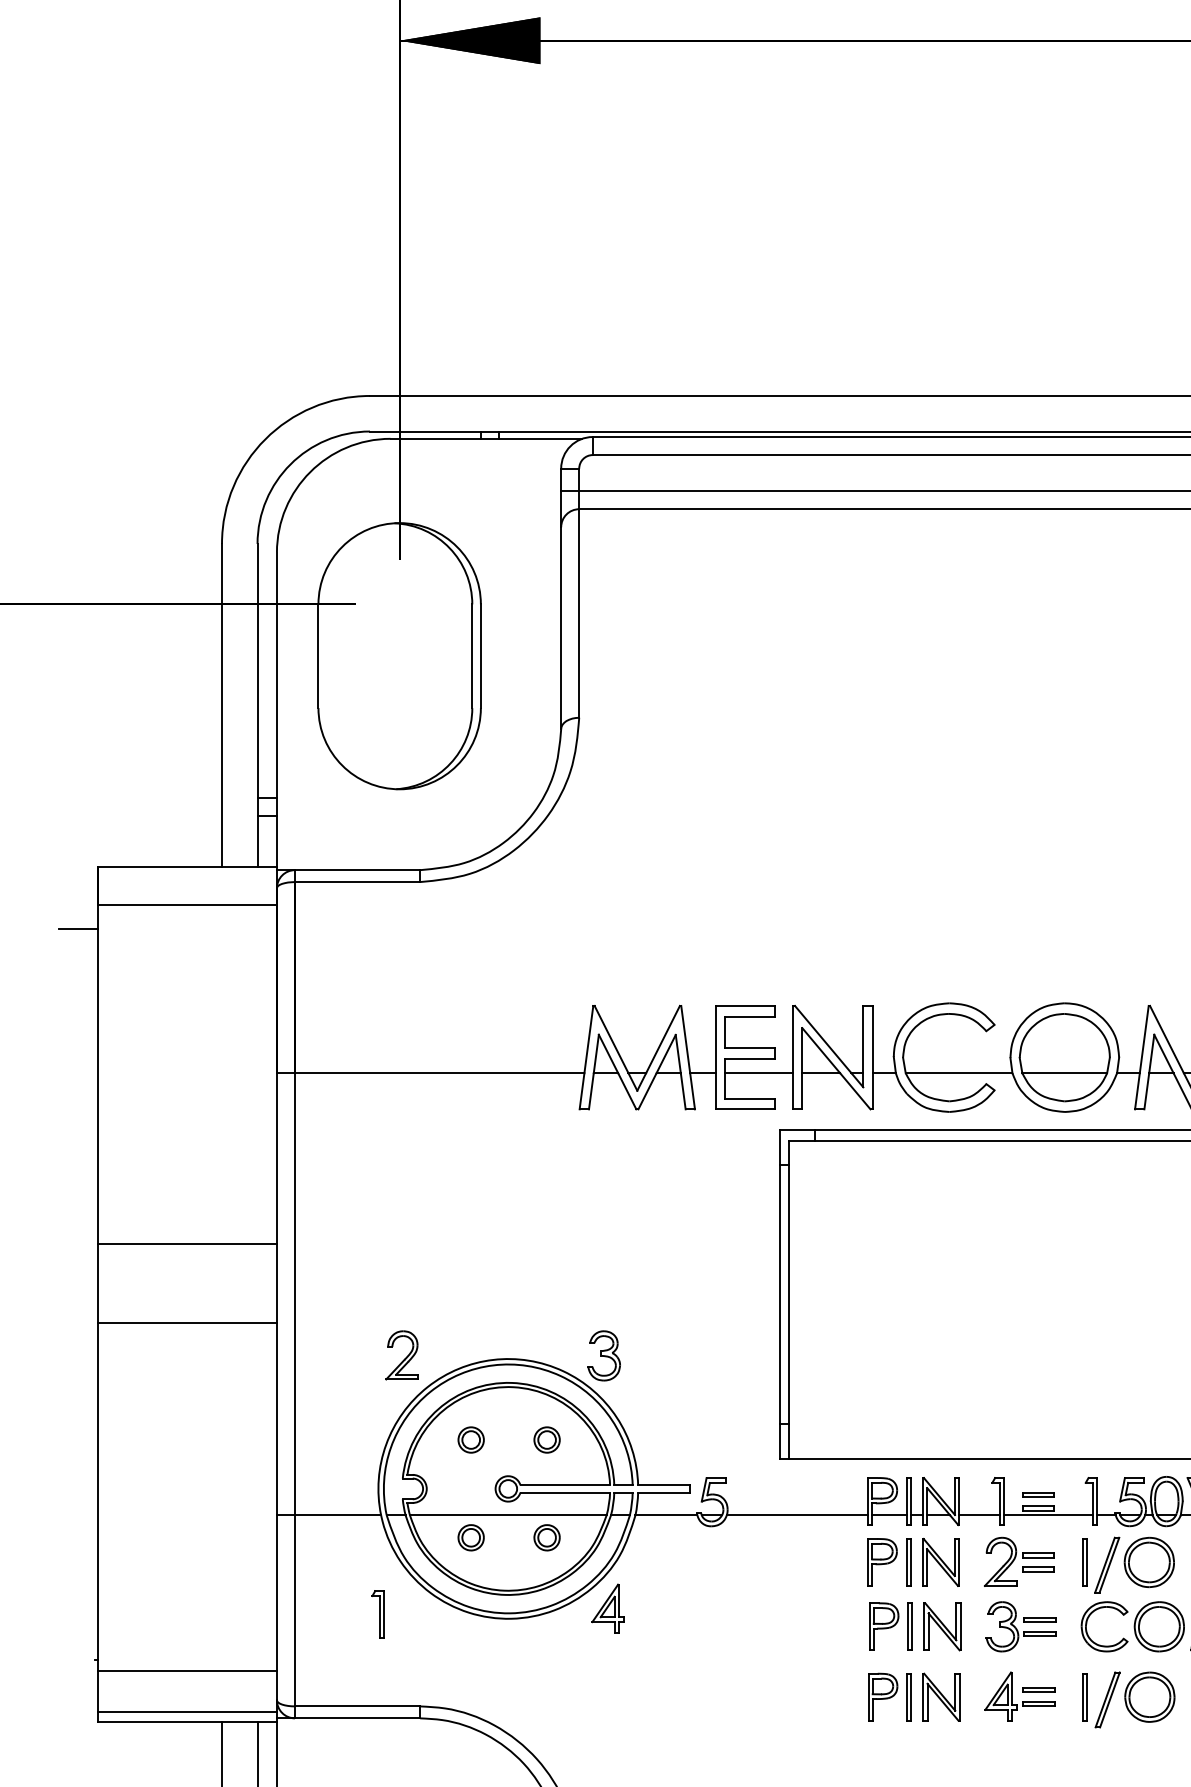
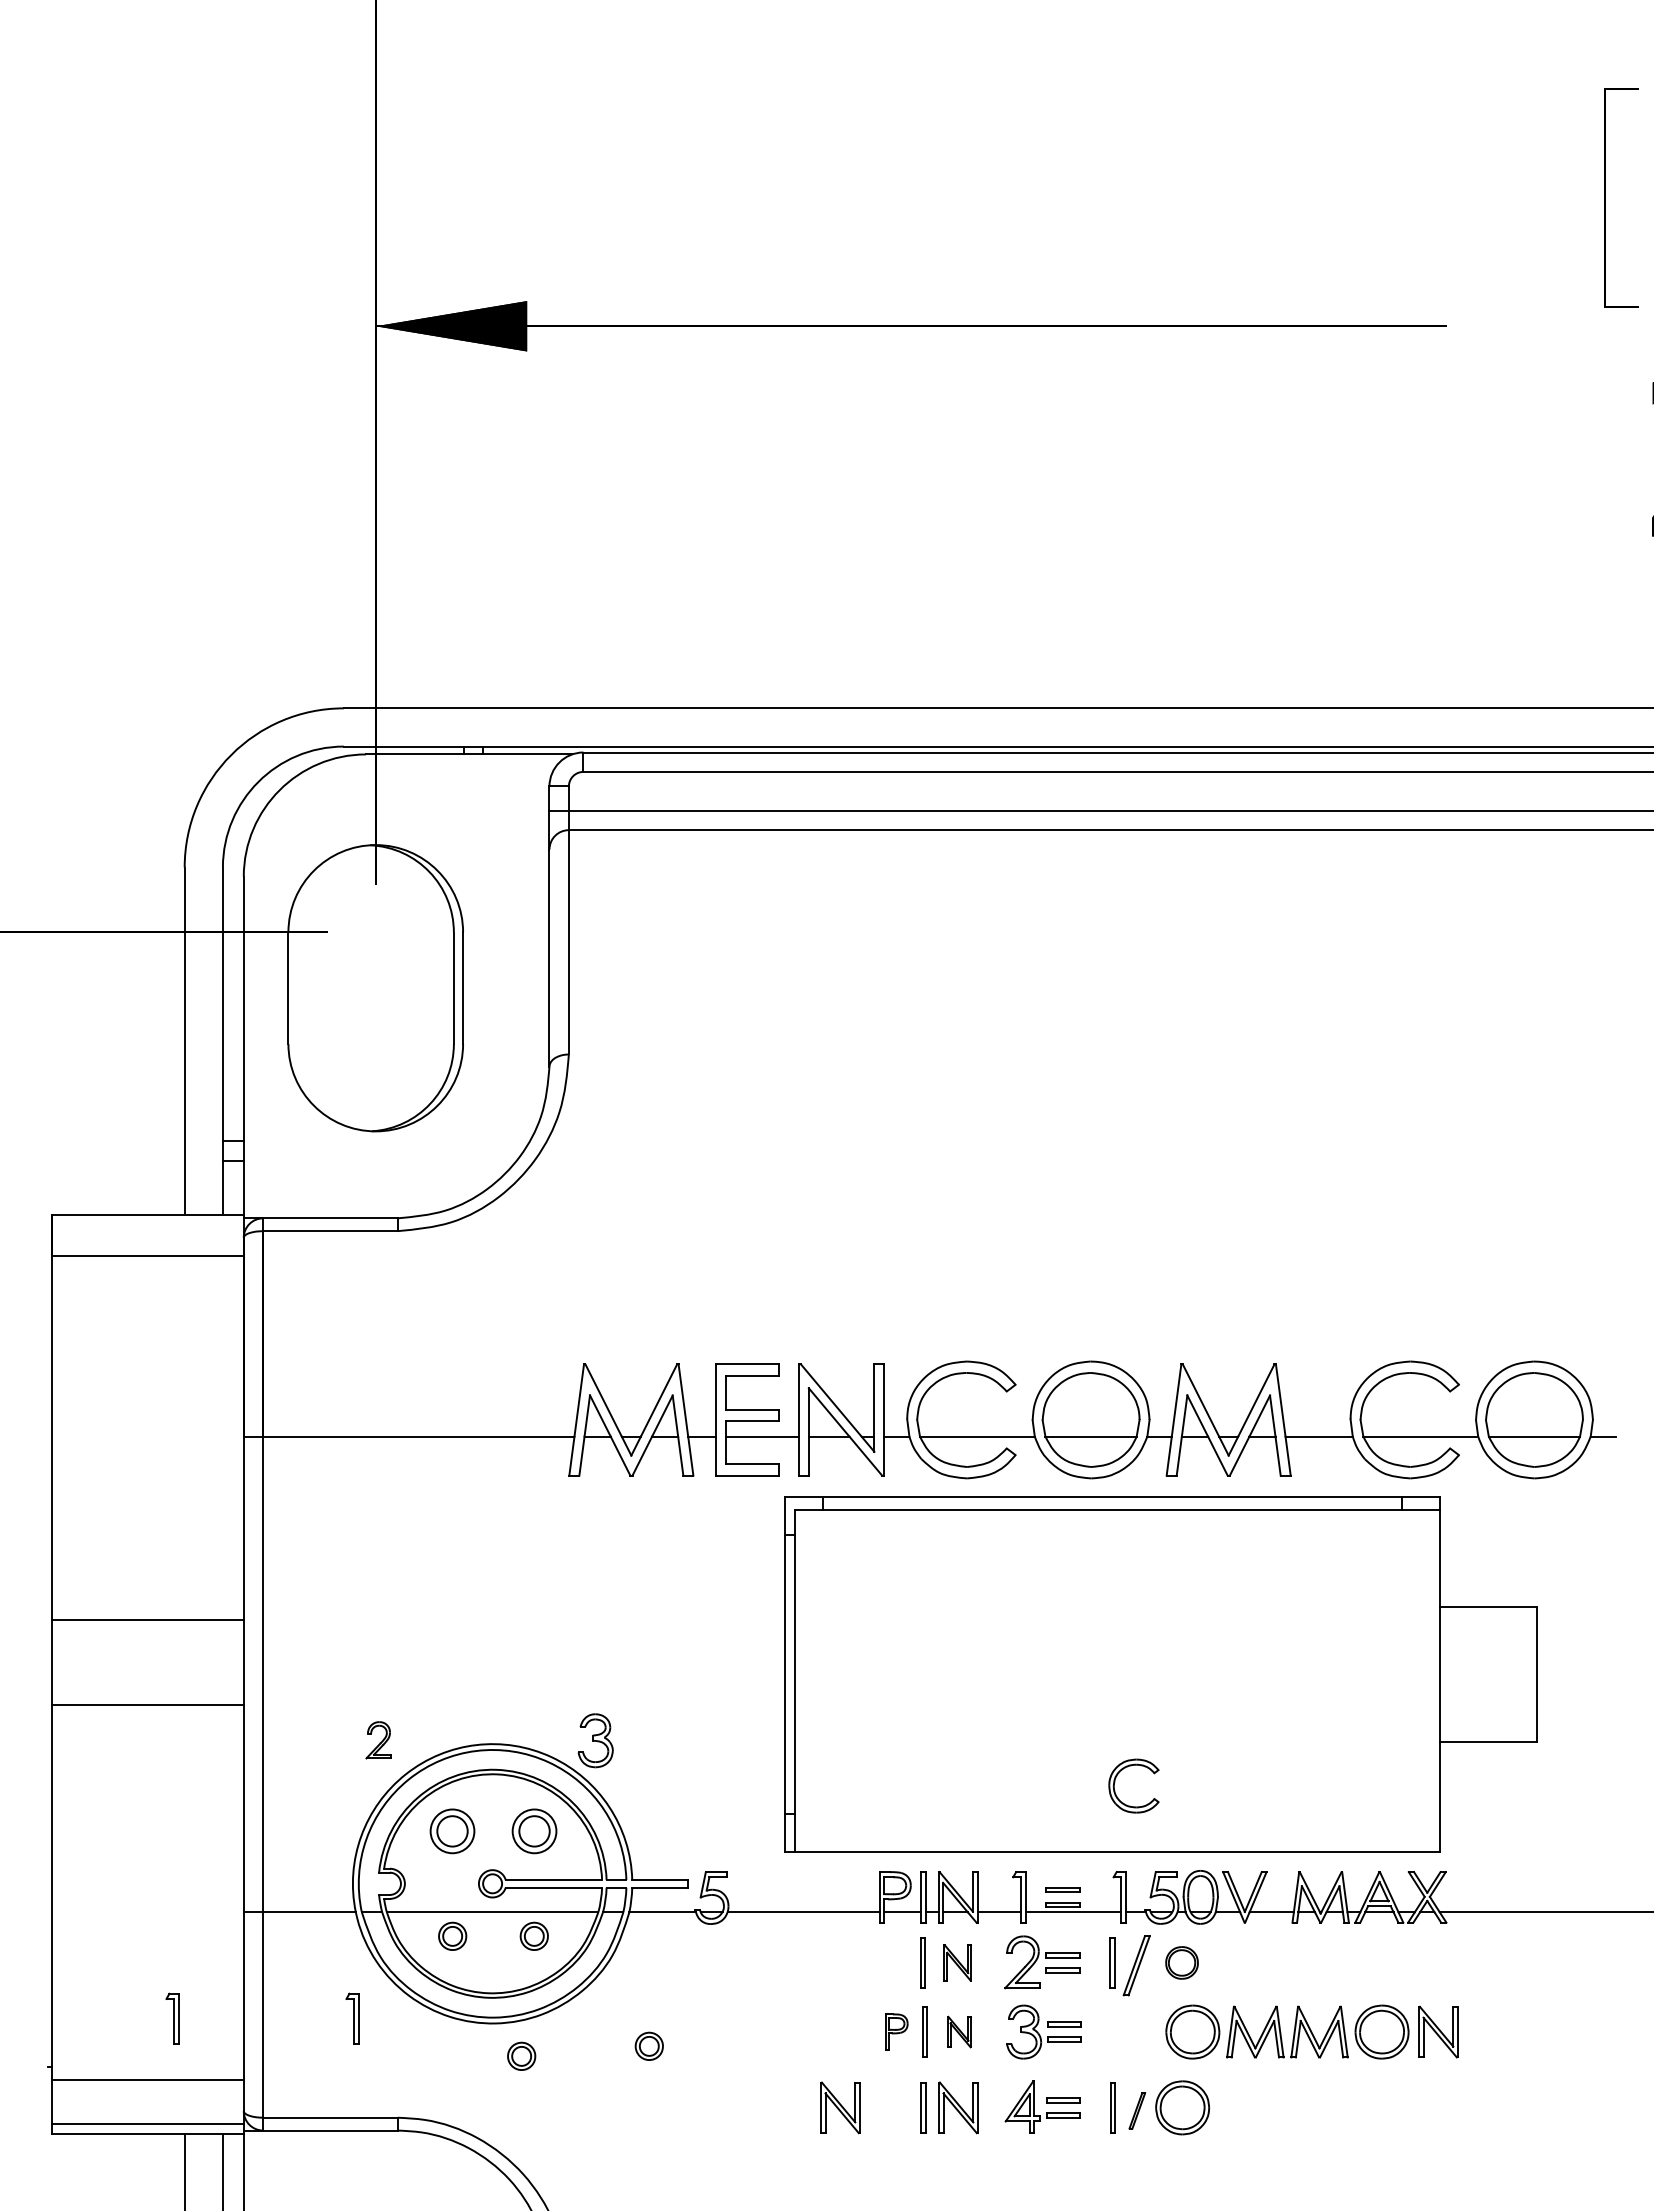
line: (77, 928) -> (29, 1281), removed
part: (402, 1355) -> (378, 1740), size x0.7
part: (471, 1439) -> (452, 1830), size x1.6
part: (546, 1439) -> (533, 1830), size x1.6
part: (881, 1562) -> (894, 1962), removed
part: (940, 1562) -> (957, 1962), size x0.7
part: (1148, 1562) -> (1181, 1962), size x0.6
part: (607, 1608) -> (599, 2012), removed
part: (210, 1614) -> (172, 2018), added
part: (1087, 1623) -> (1115, 1782), moved
part: (883, 1626) -> (896, 2031), size x0.7
part: (942, 1626) -> (959, 2031), size x0.6
part: (653, 1639) -> (648, 2045), added
part: (535, 1648) -> (521, 2055), added
part: (831, 1696) -> (840, 2107), added
part: (882, 1696) -> (895, 2107), removed
part: (1107, 1699) -> (1137, 2110), size x0.6

